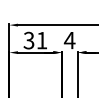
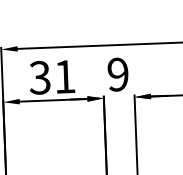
text: (69, 40) -> (117, 74), 4 -> 9

